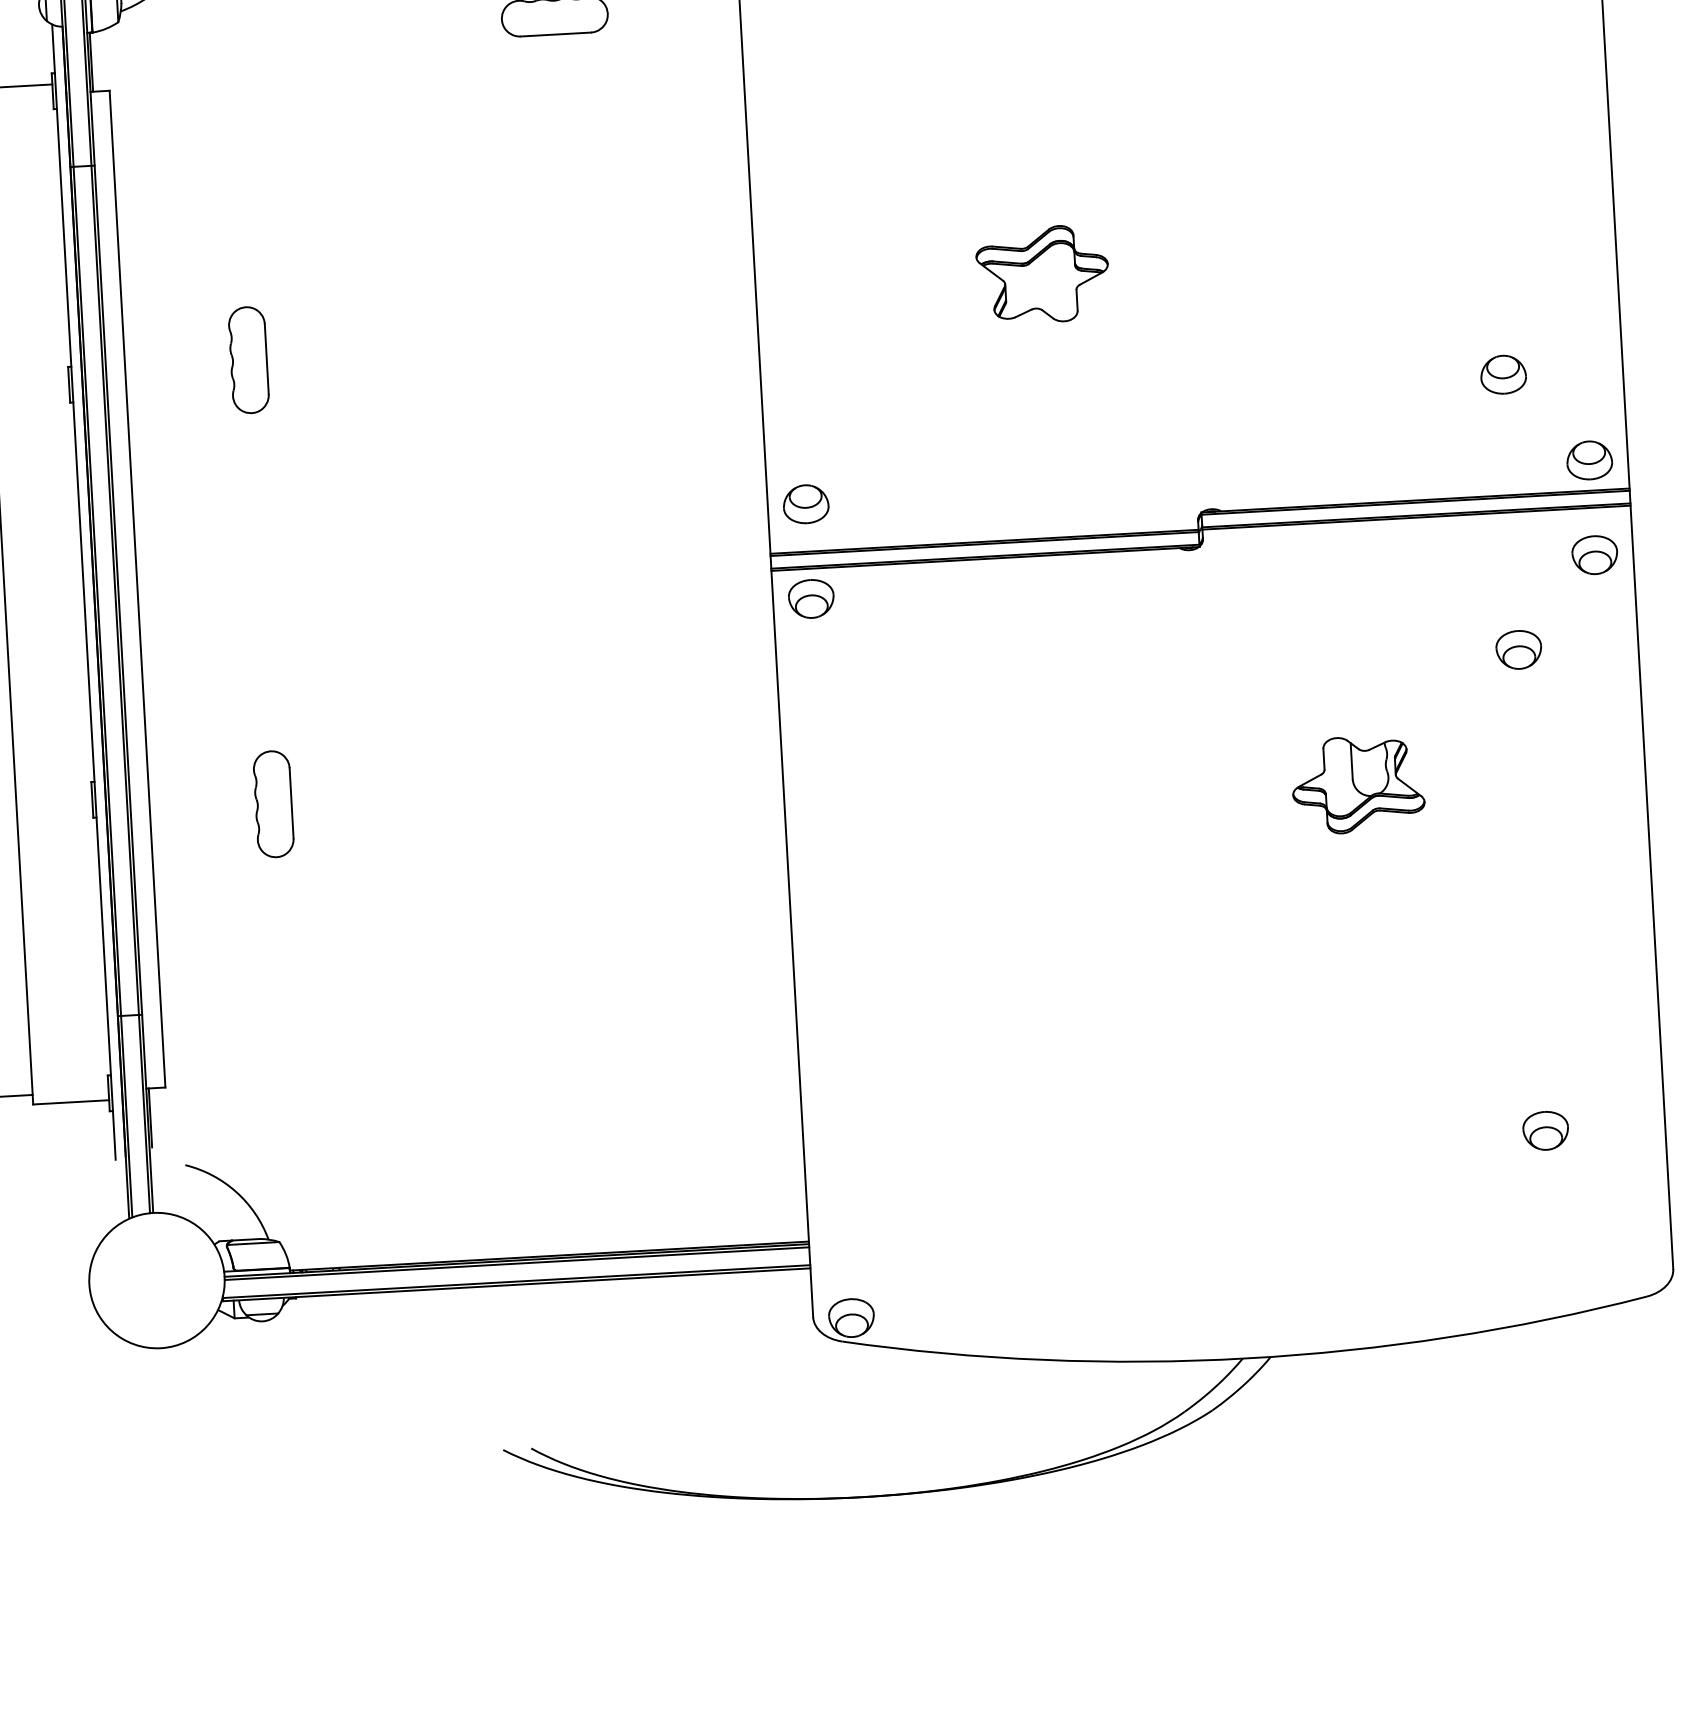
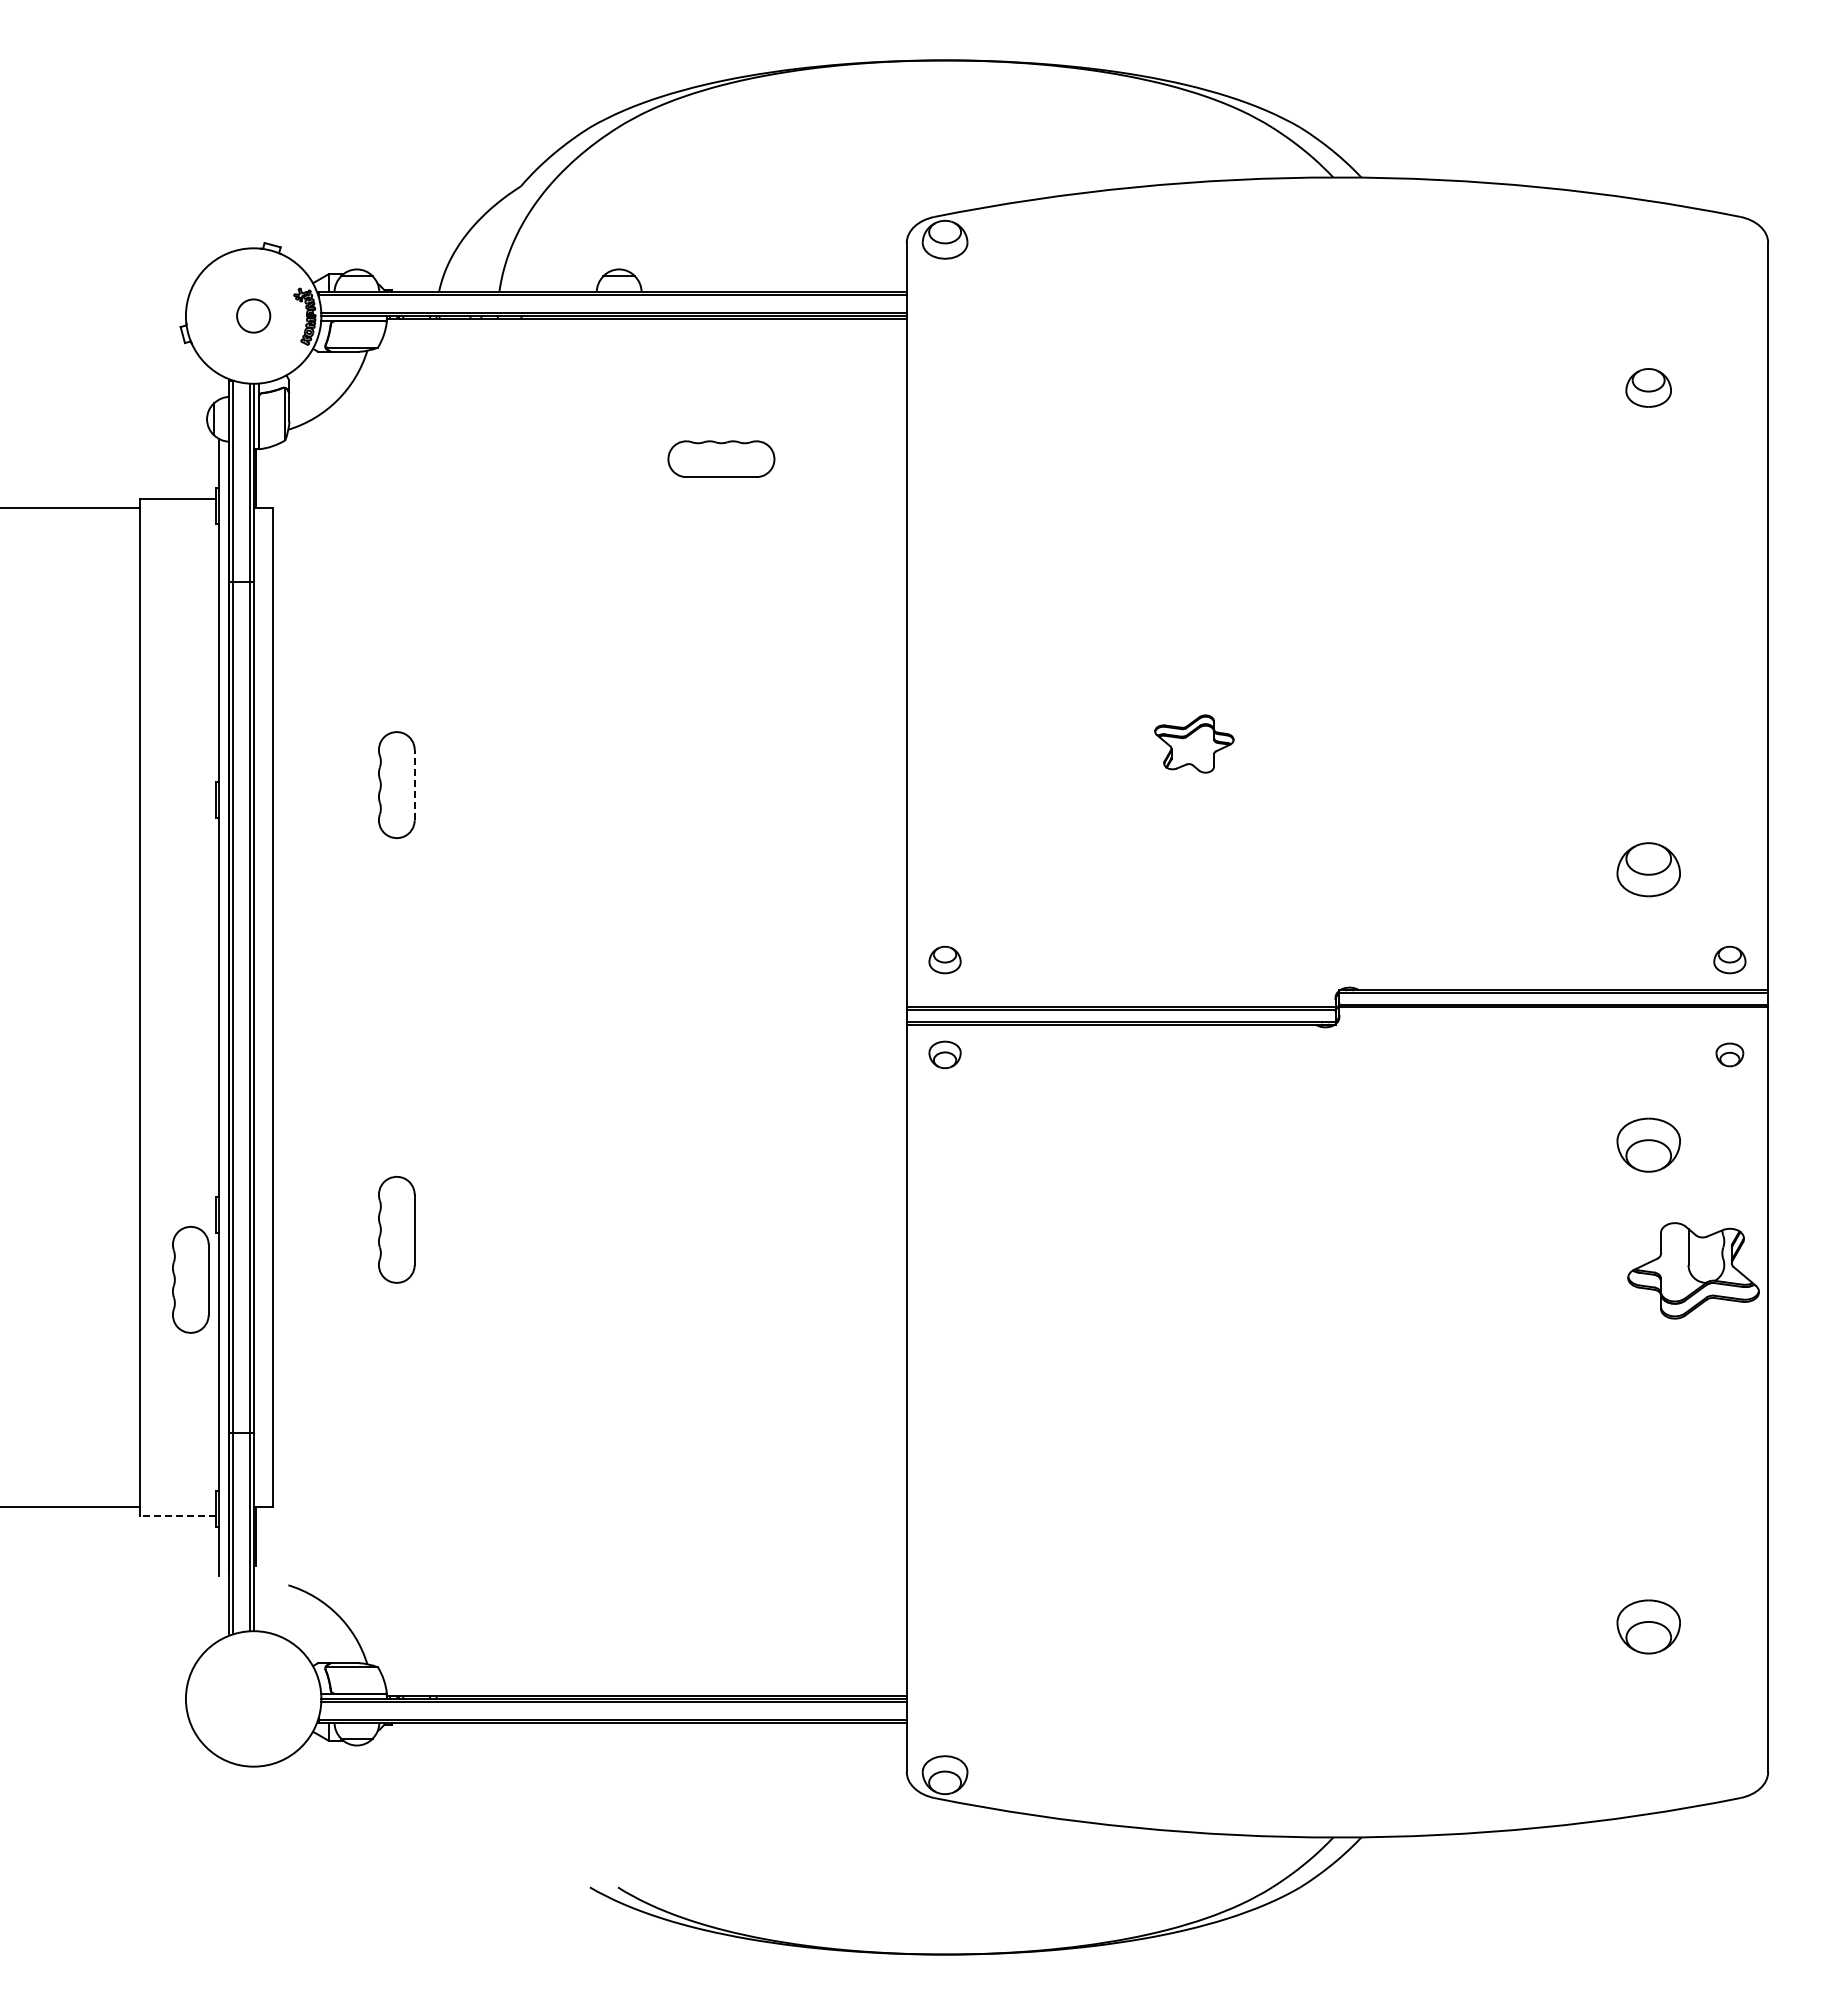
part: (1043, 274) -> (1194, 743), size x0.6
line: (266, 358) -> (414, 784), solid -> dashed
part: (1503, 374) -> (1648, 869), size x1.4
part: (1589, 459) -> (1729, 959), size x0.7
part: (805, 503) -> (944, 959), size x0.7
part: (1594, 554) -> (1729, 1054), size x0.6
part: (810, 598) -> (944, 1054), size x0.7
part: (1518, 650) -> (1648, 1145), size x1.4
part: (1358, 784) -> (1693, 1270), moved
part: (70, 865) -> (190, 1279), added
line: (70, 1102) -> (177, 1516), solid -> dashed
part: (1545, 1130) -> (1648, 1626), size x1.4

